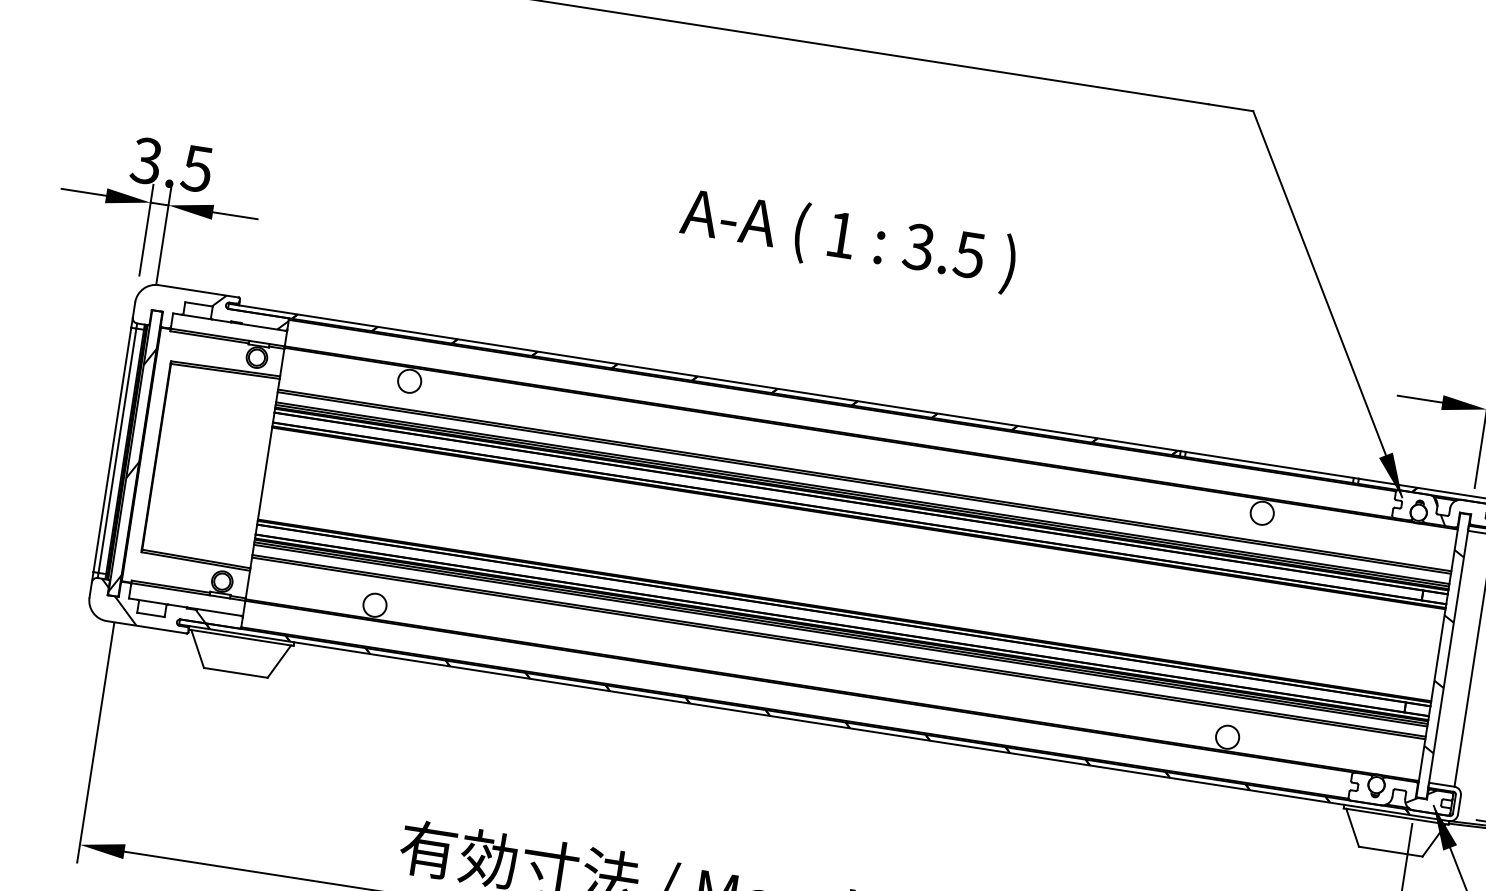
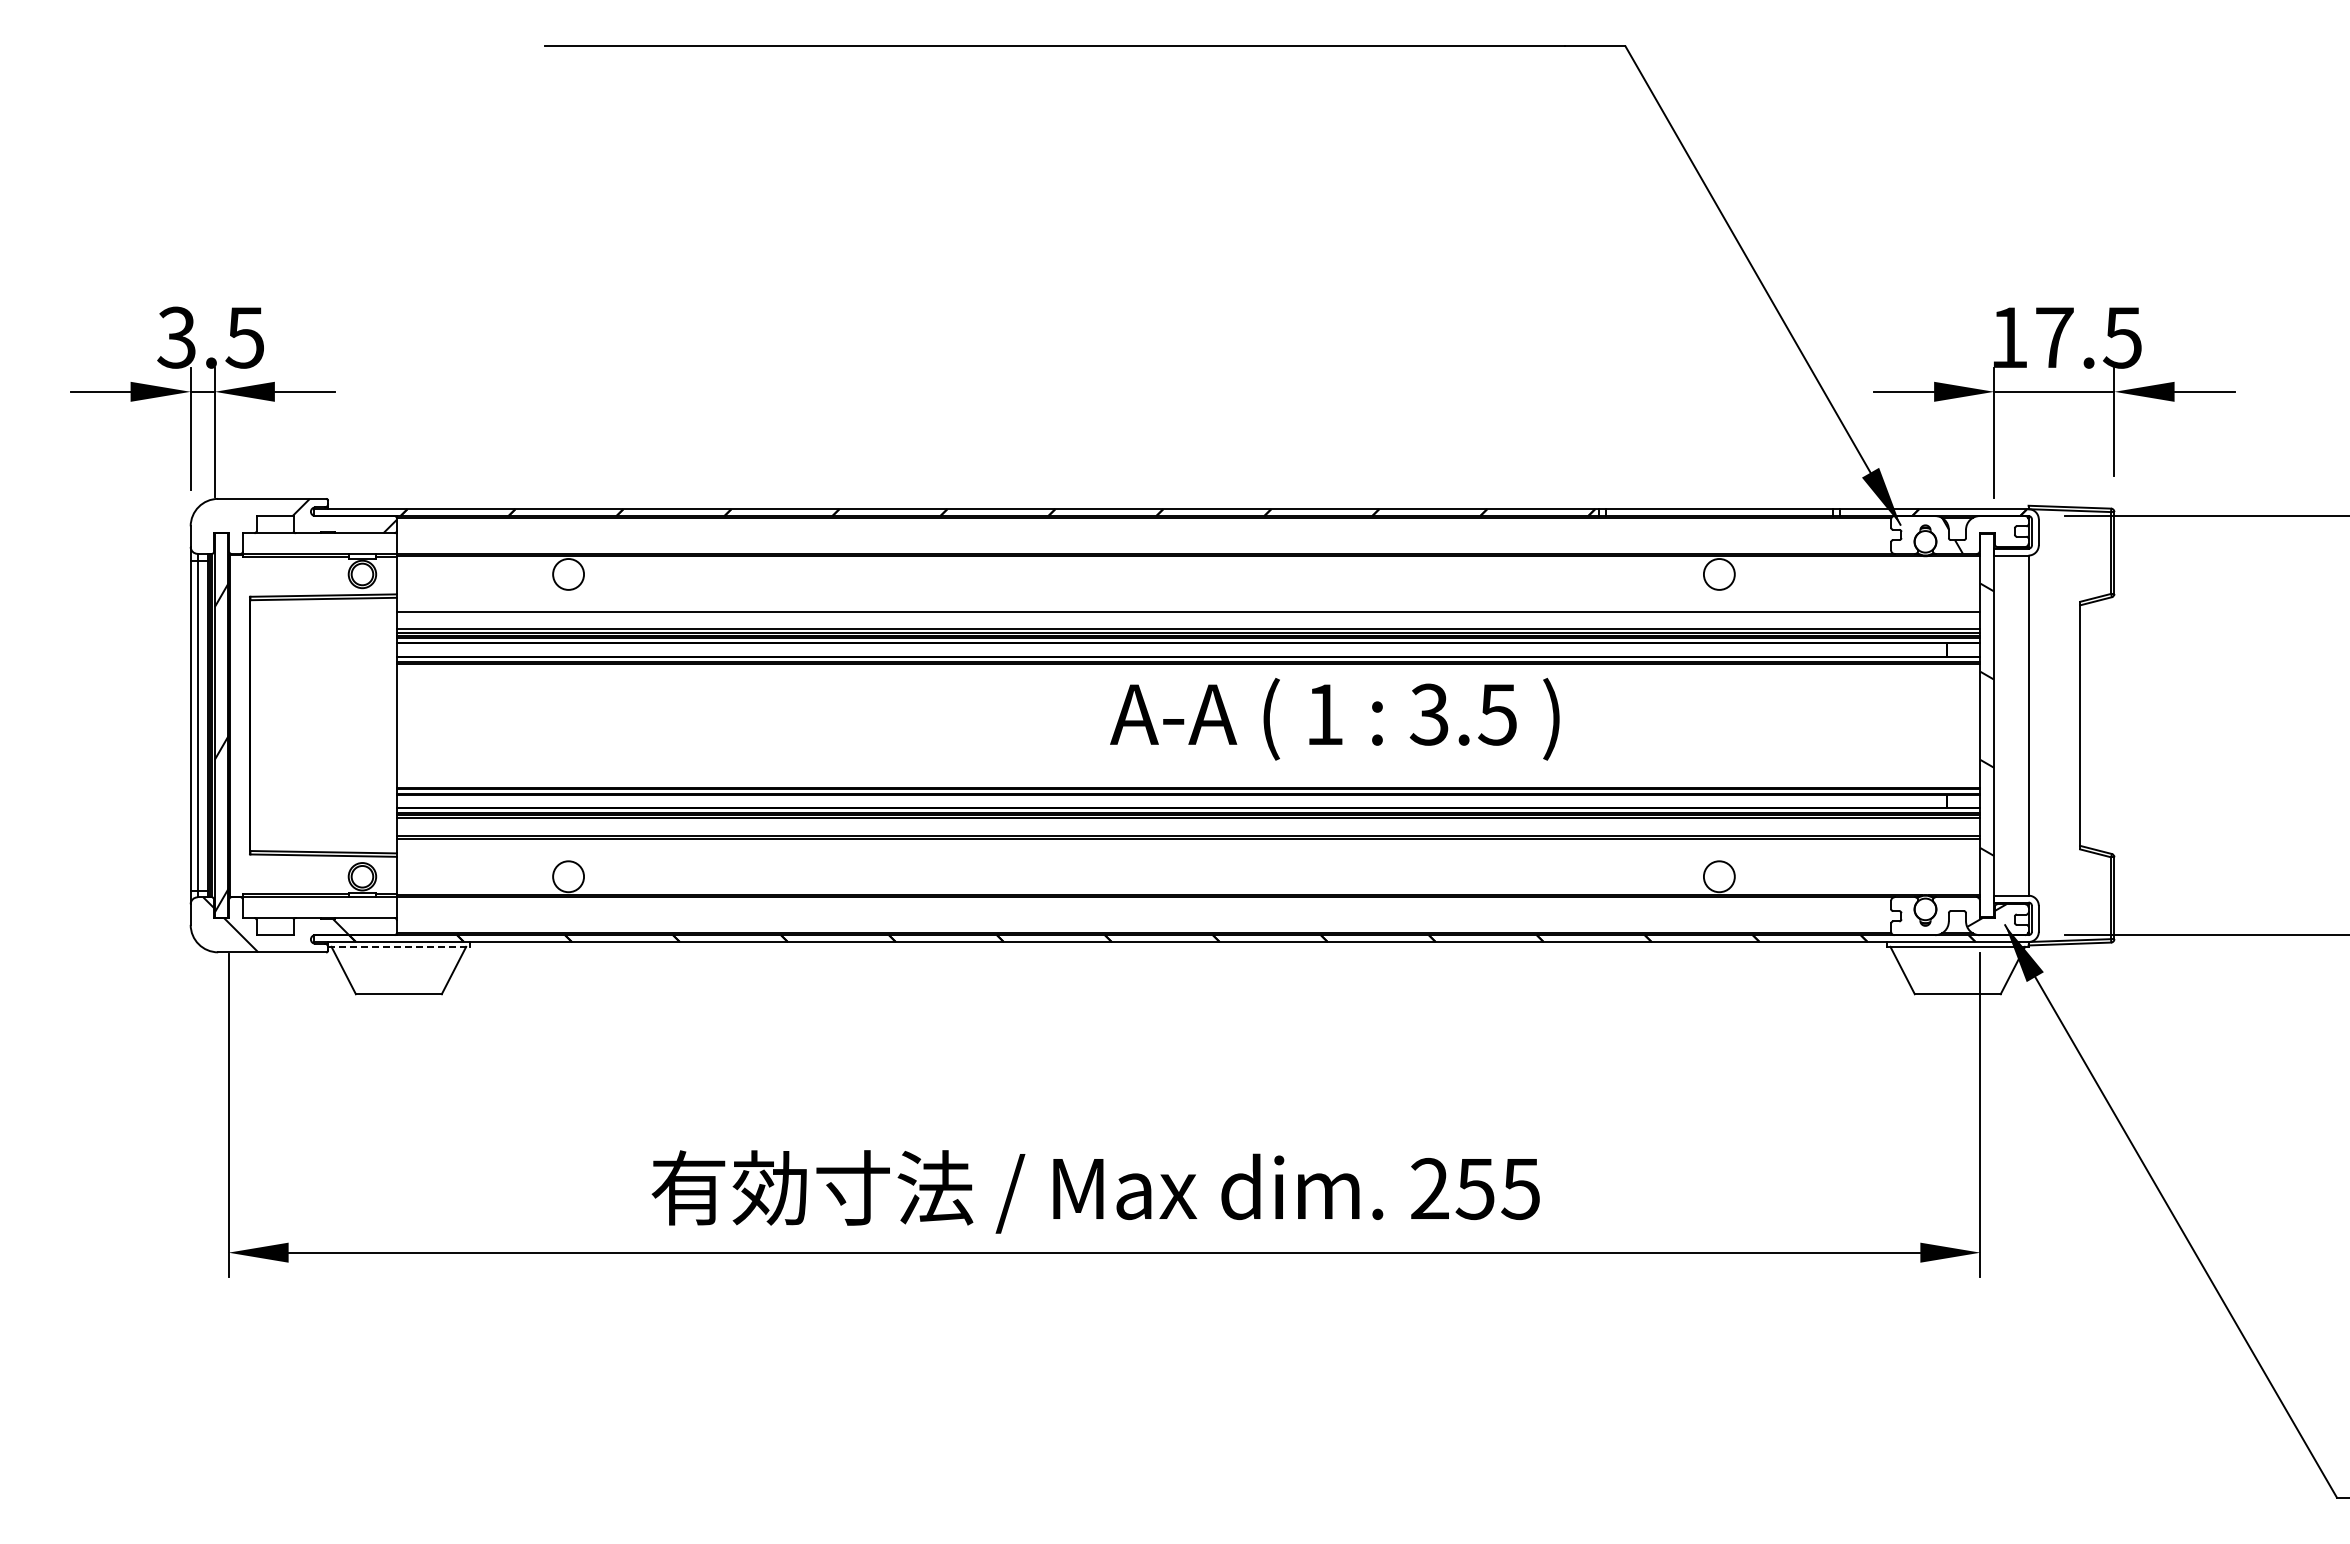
text: (848, 239) -> (1334, 719), moved
line: (864, 482) -> (1188, 615), removed
line: (840, 635) -> (1188, 821), removed
line: (241, 637) -> (398, 946), solid -> dashed

